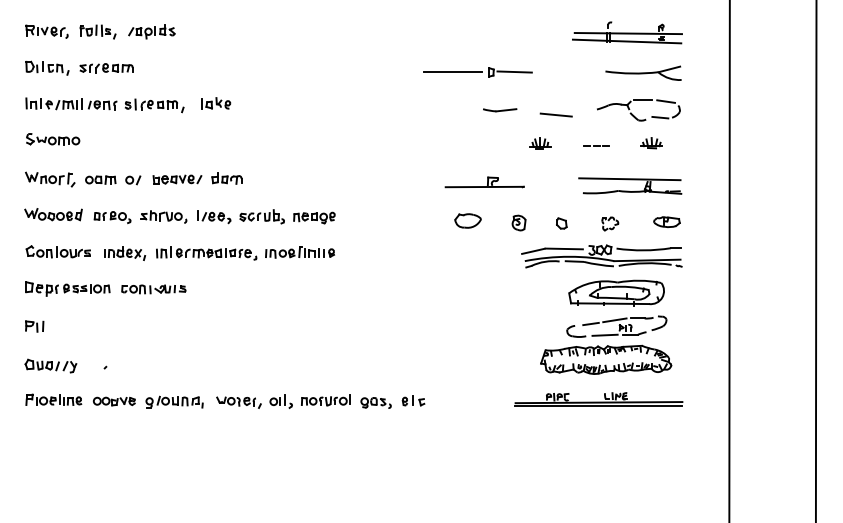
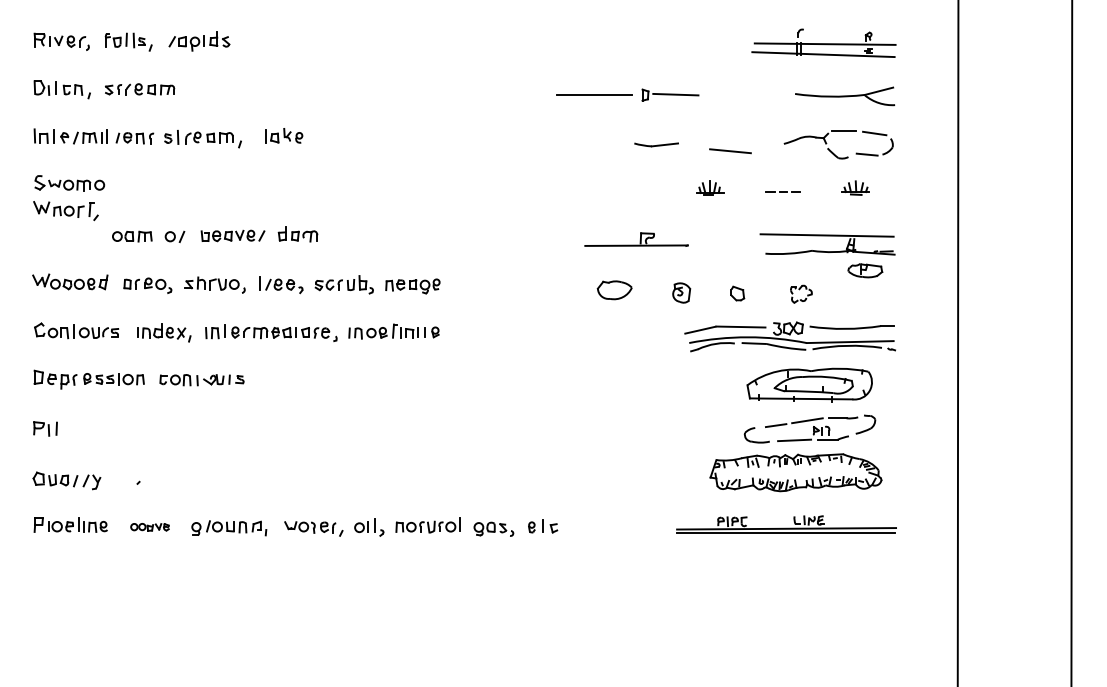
part: (50, 179) -> (66, 210), moved
part: (666, 221) -> (864, 269), moved
part: (113, 401) -> (149, 527), size x0.7

